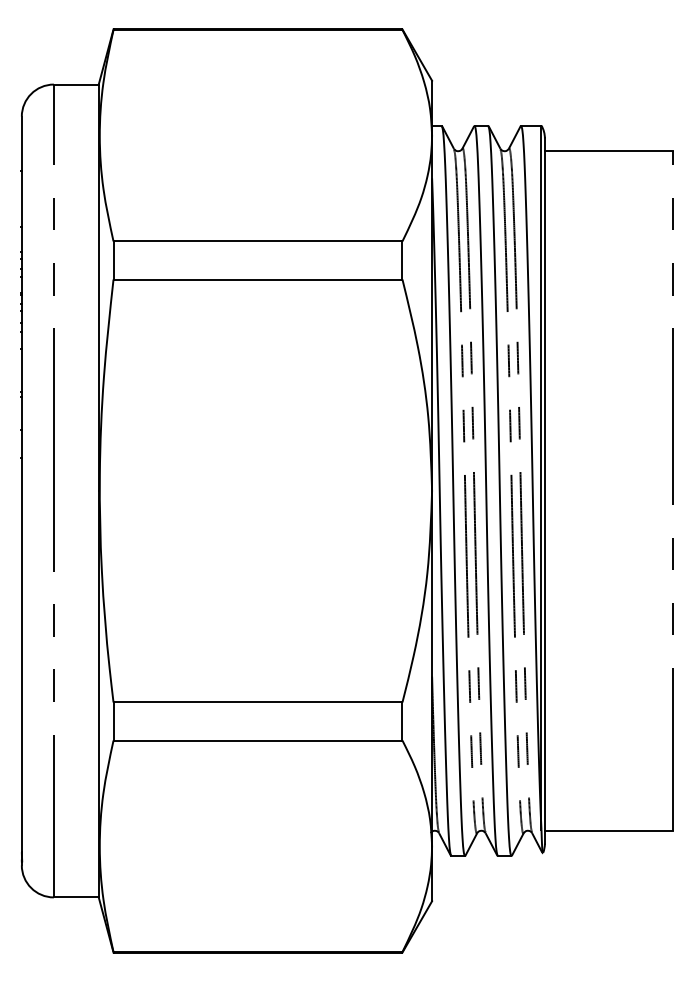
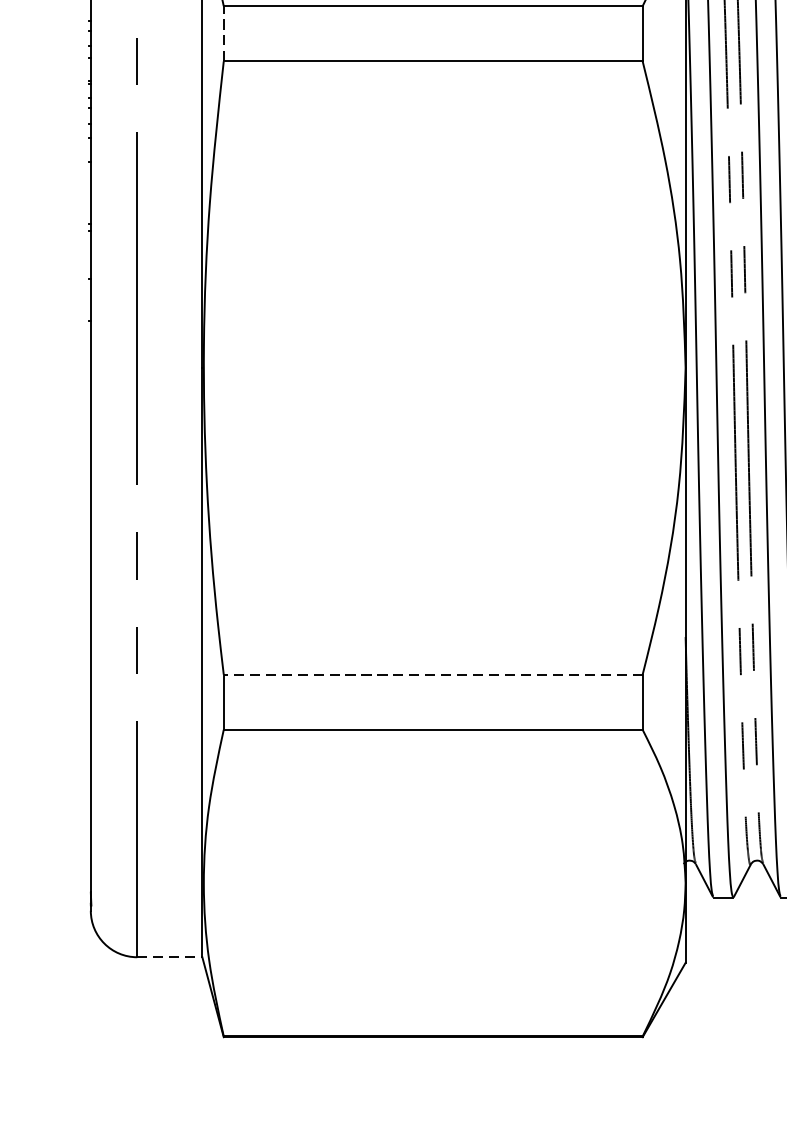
line: (113, 259) -> (223, 32), solid -> dashed
line: (257, 702) -> (432, 674), solid -> dashed
line: (76, 897) -> (170, 957), solid -> dashed

